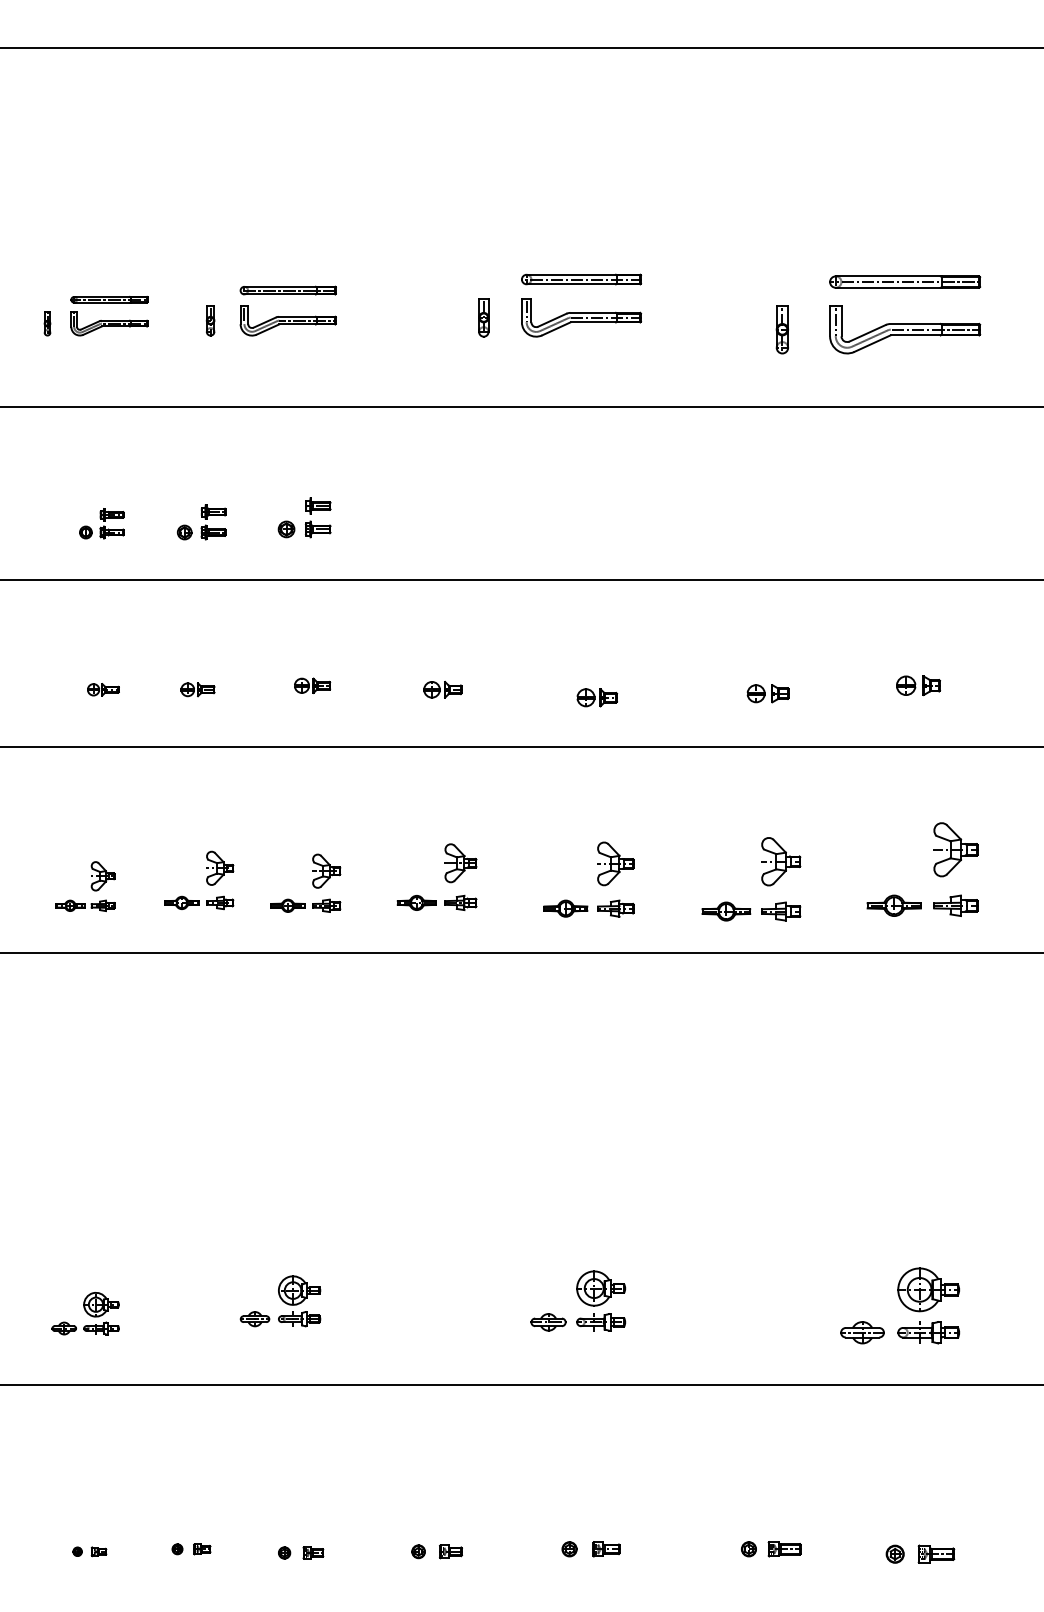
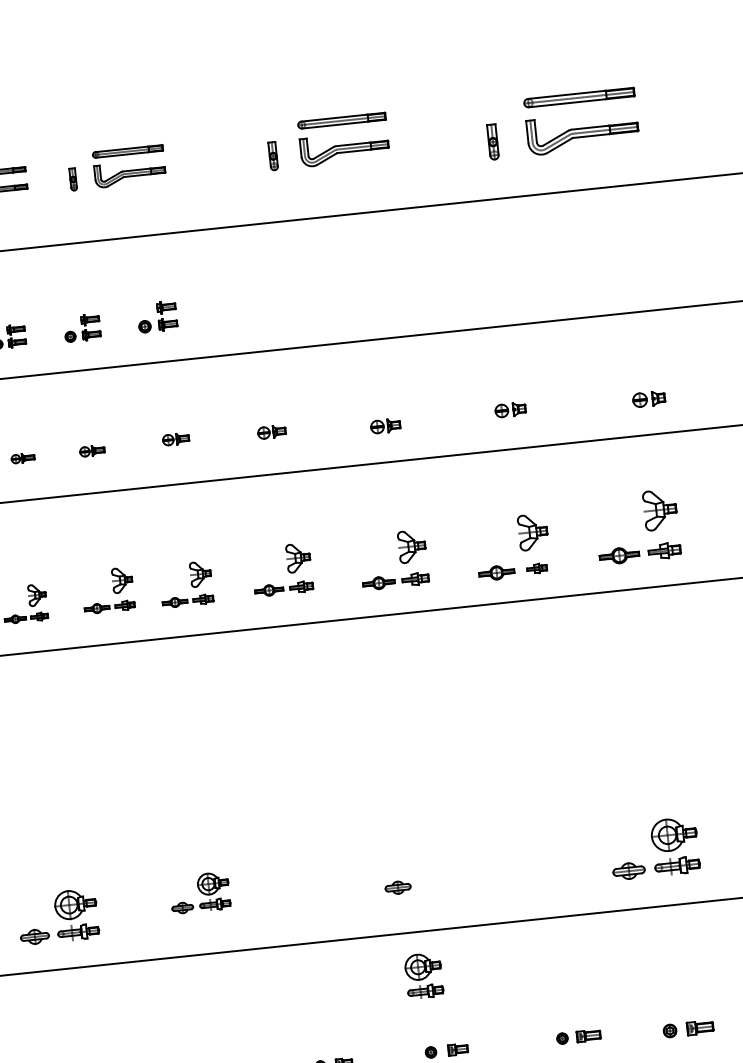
part: (918, 685) -> (649, 399), moved
part: (781, 911) -> (537, 568), size x0.7
part: (601, 1300) -> (424, 975), moved
part: (85, 1313) -> (58, 916), size x1.6

